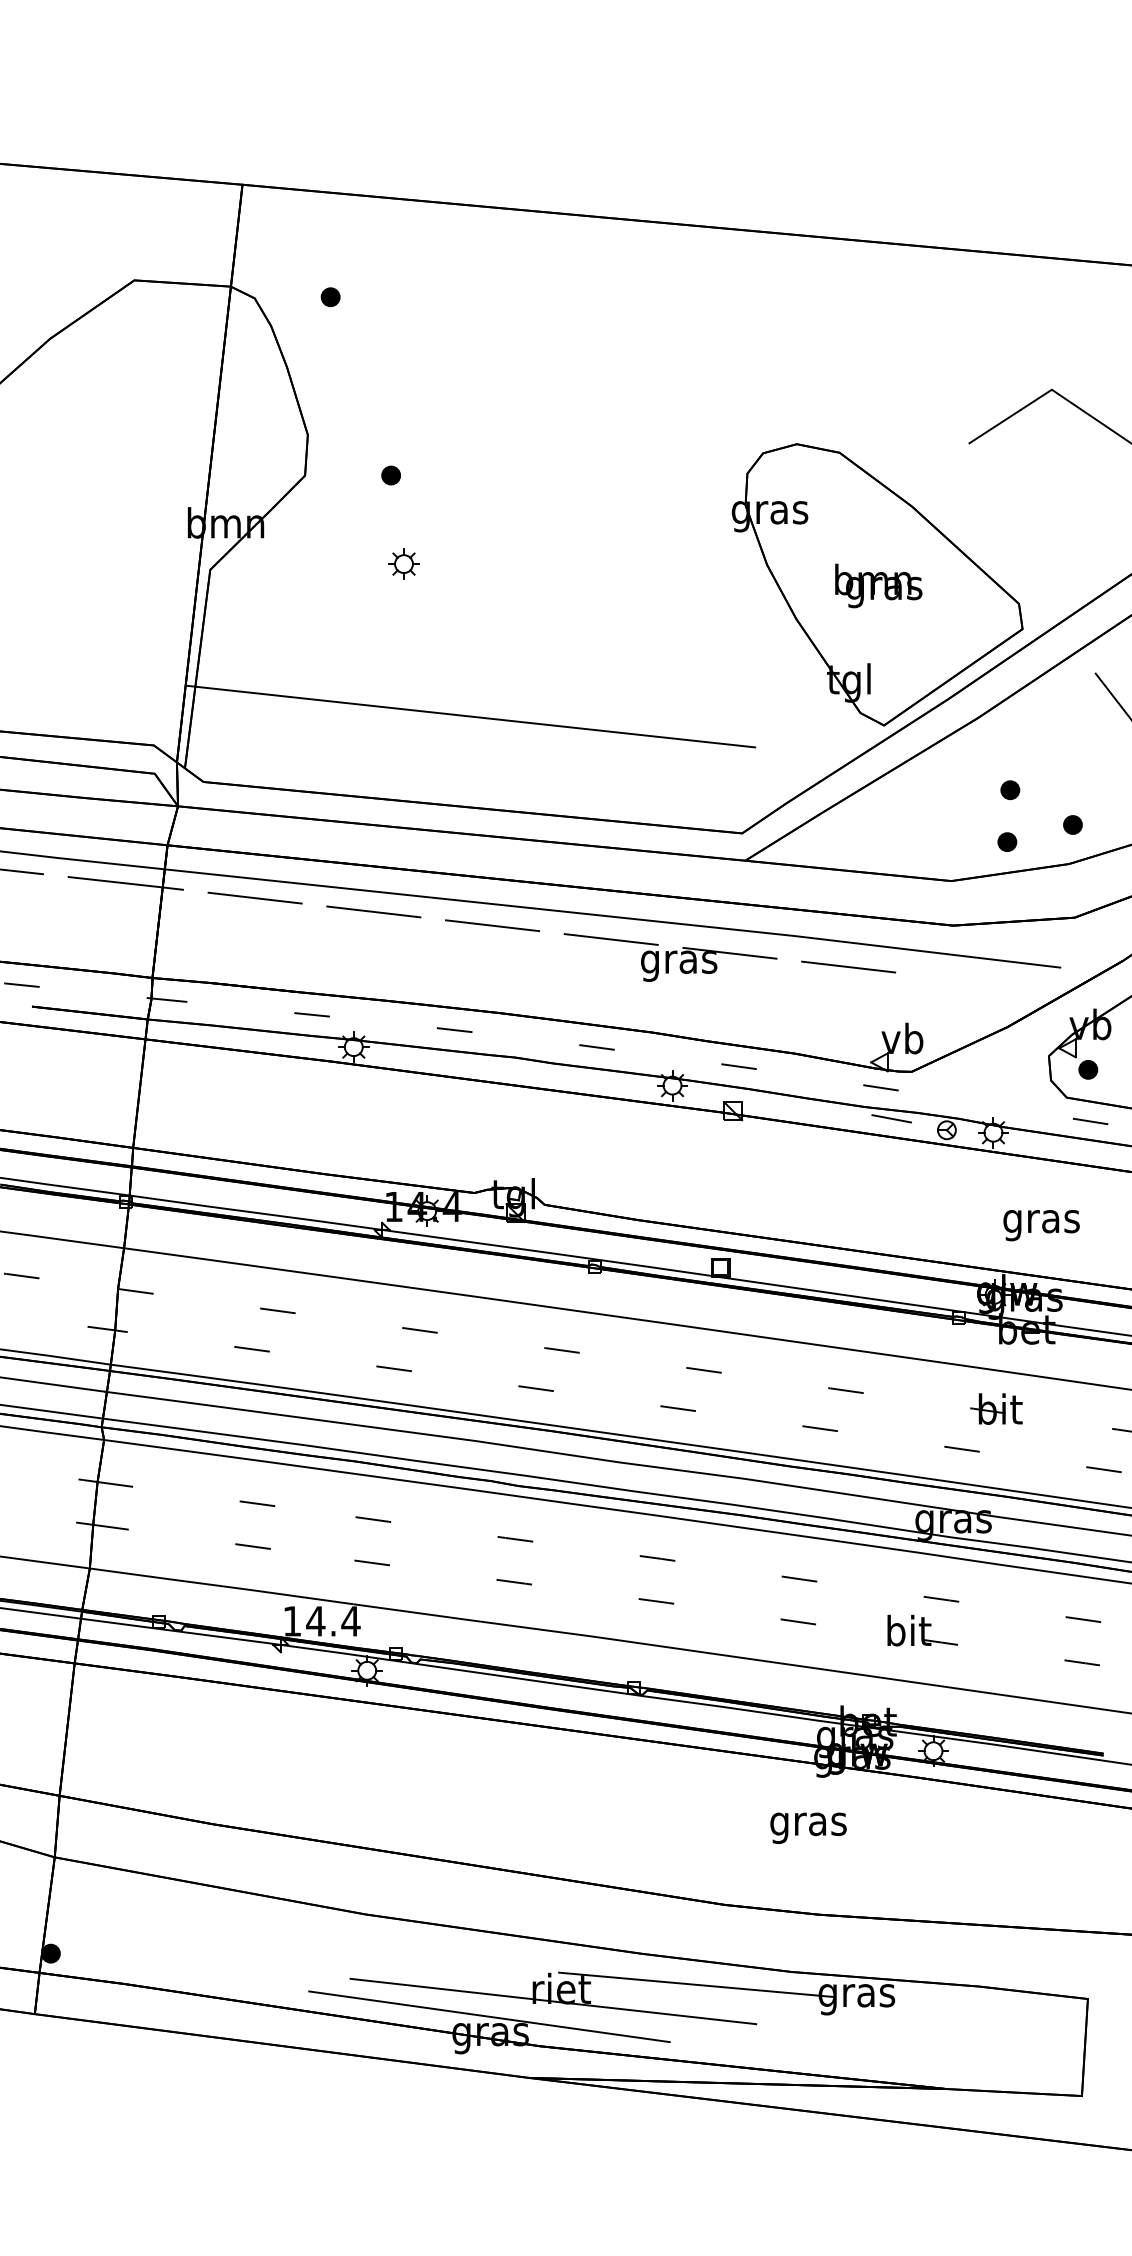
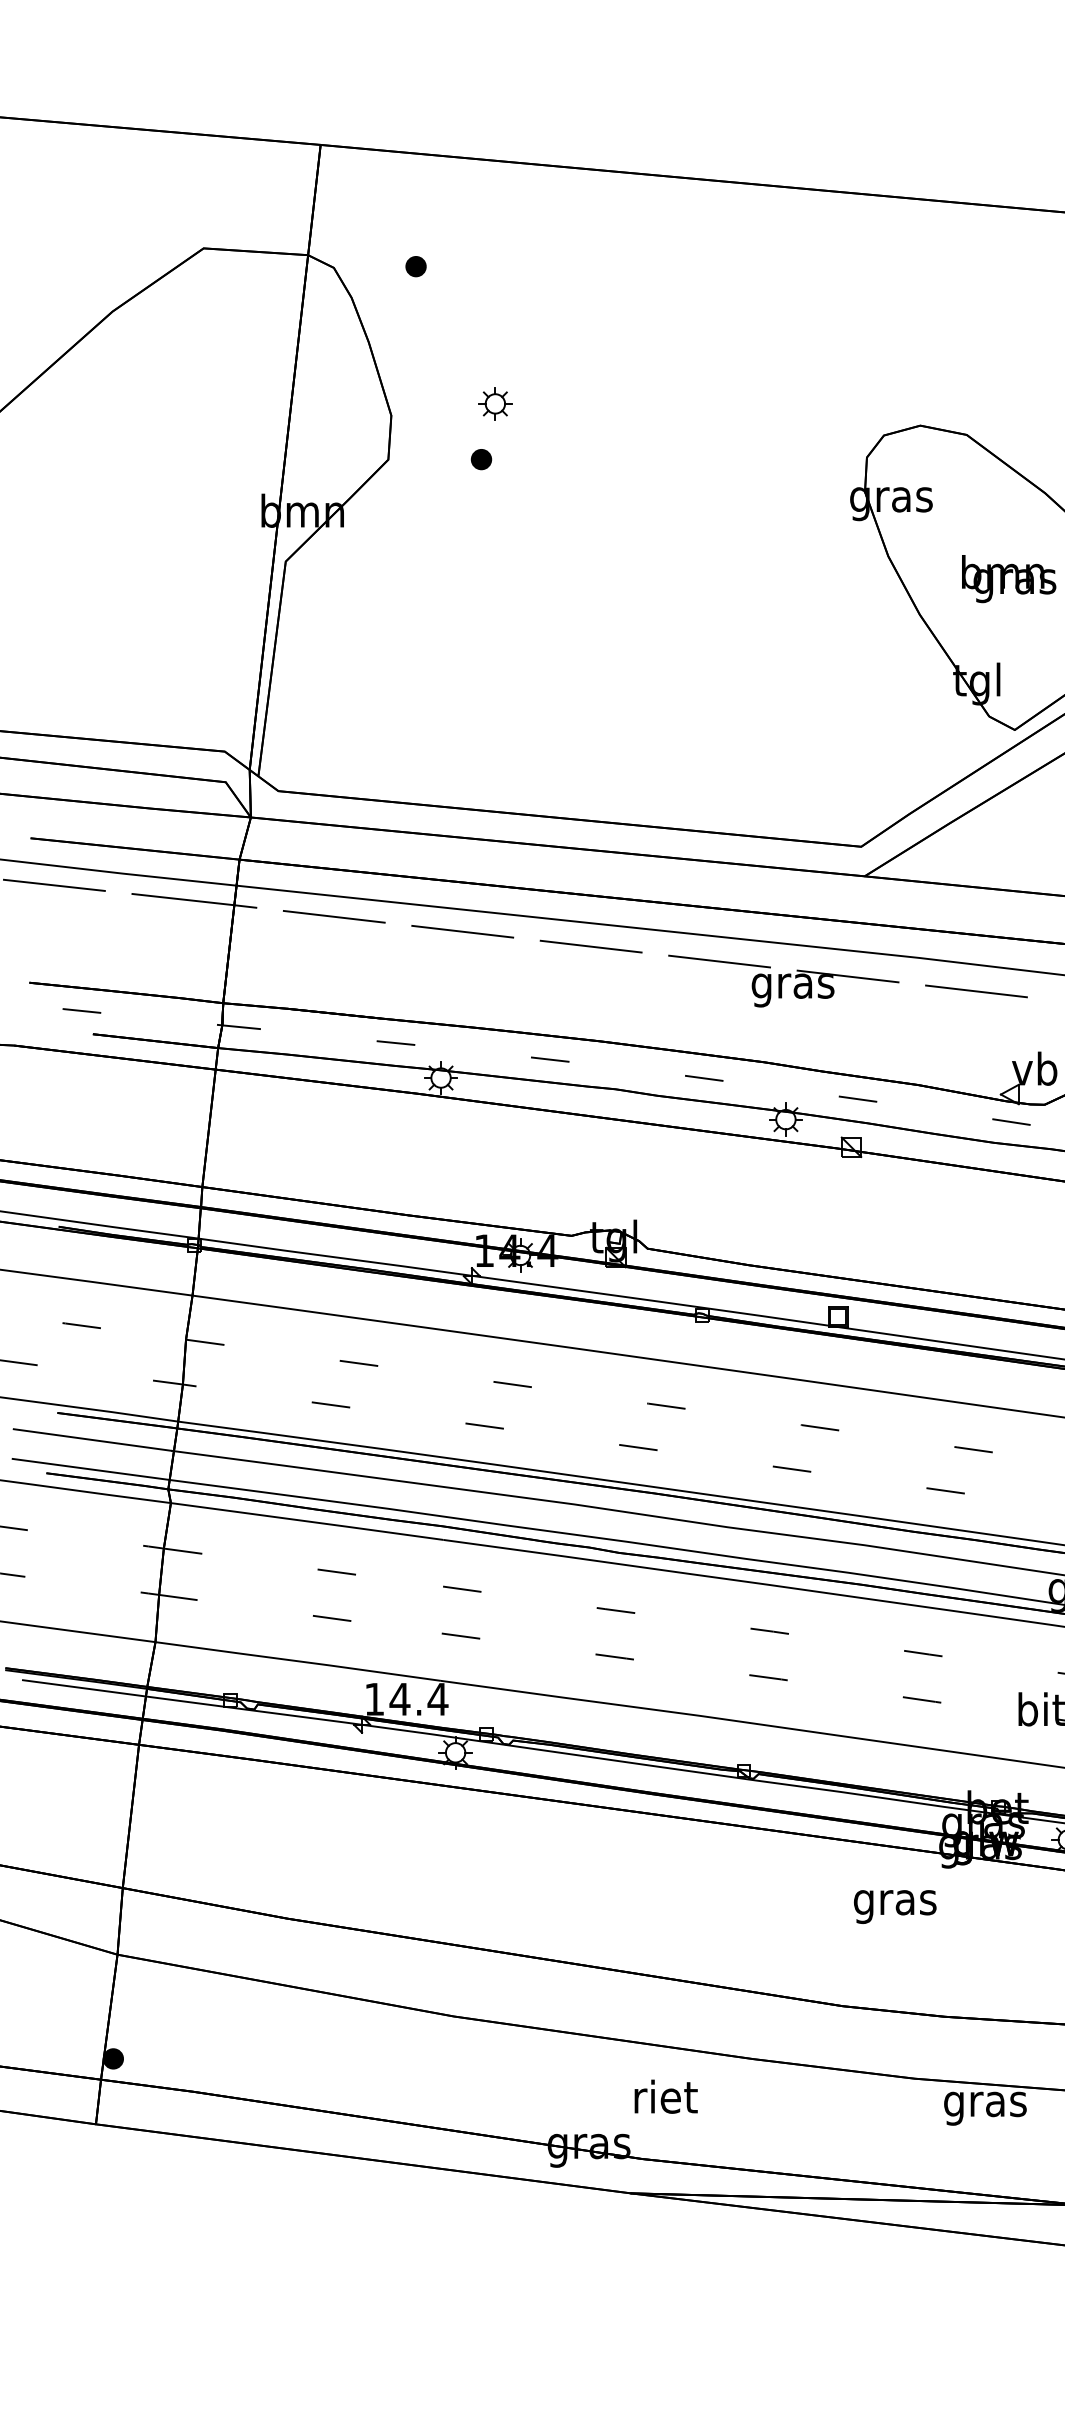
part: (403, 563) -> (494, 403), moved
line: (470, 716) -> (567, 720), removed
line: (891, 1118) -> (1022, 1155), removed
text: (808, 1827) -> (895, 1906), moved
line: (696, 1984) -> (811, 2092), removed
line: (553, 2001) -> (657, 2110), removed
line: (489, 2016) -> (587, 2126), removed

